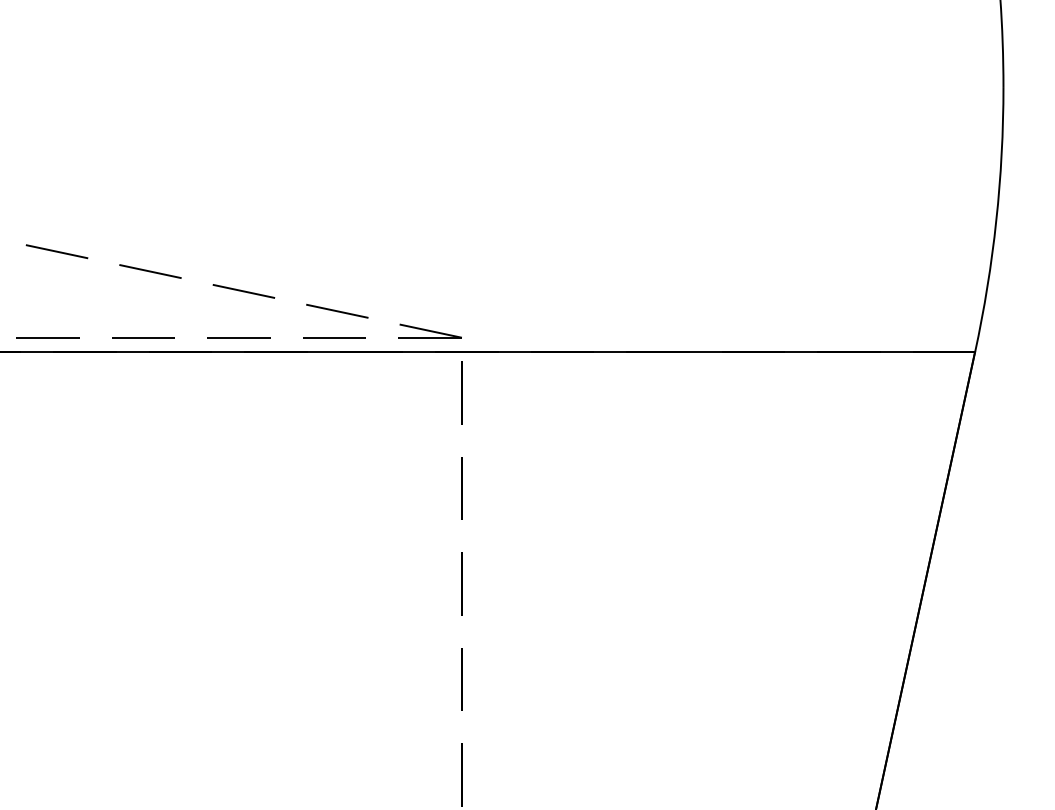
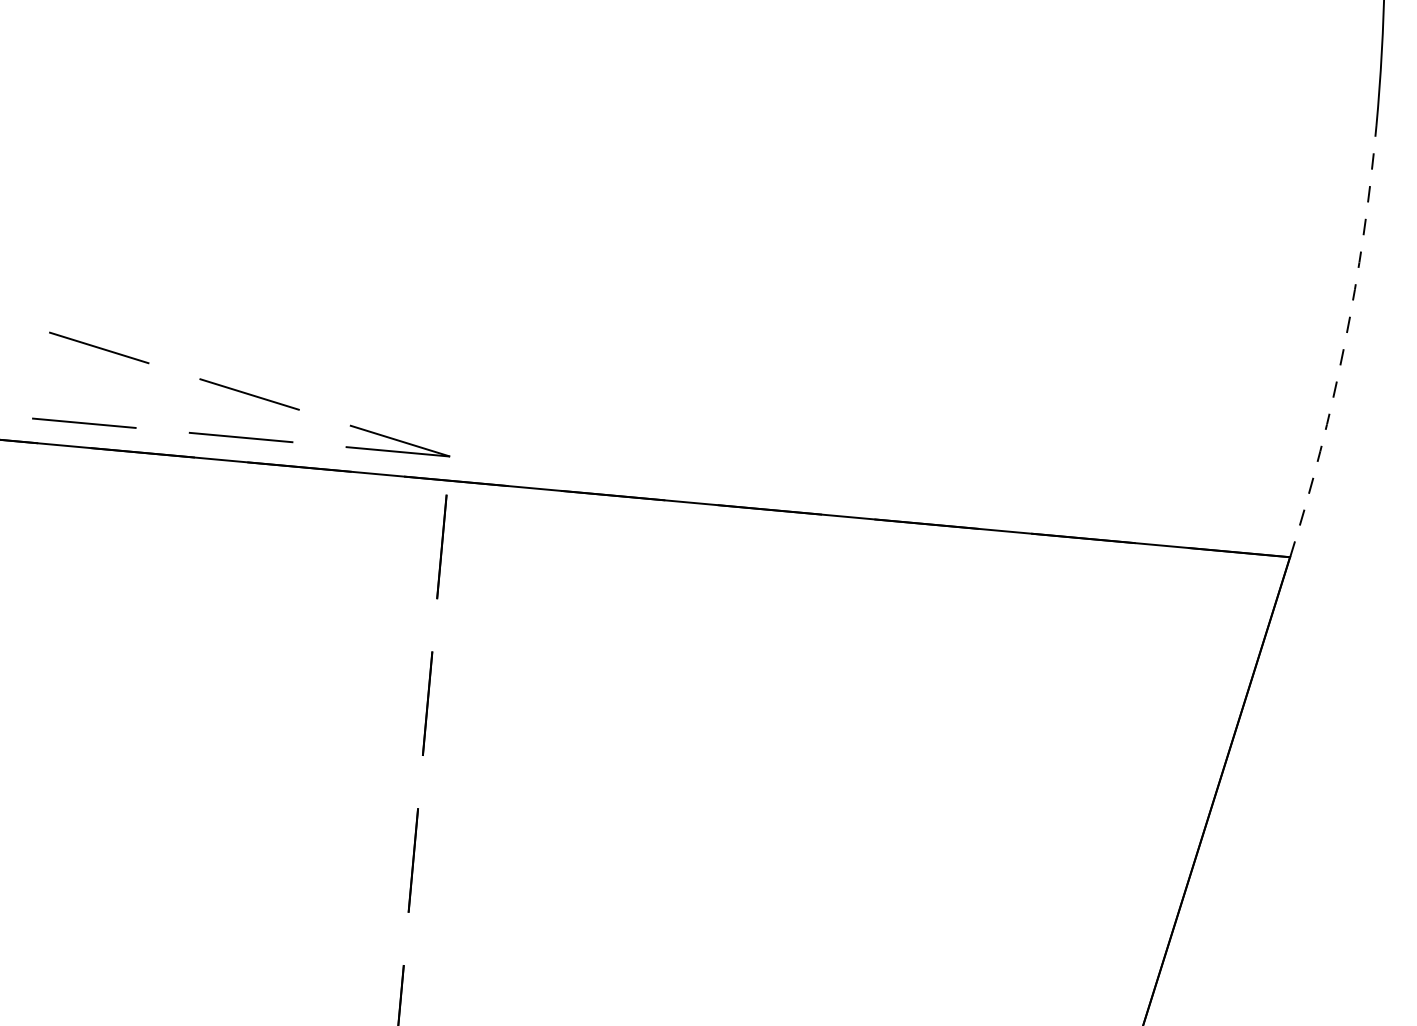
arc: (996, 220) -> (1345, 343), solid -> dashed

